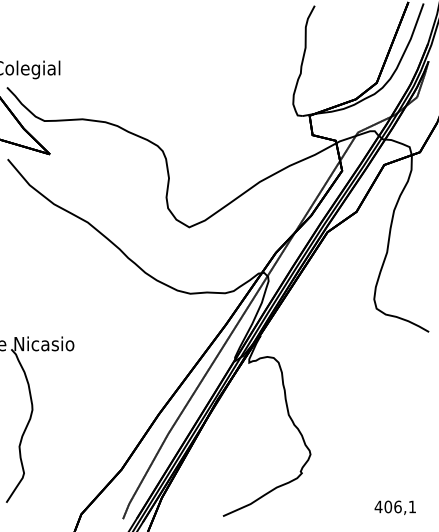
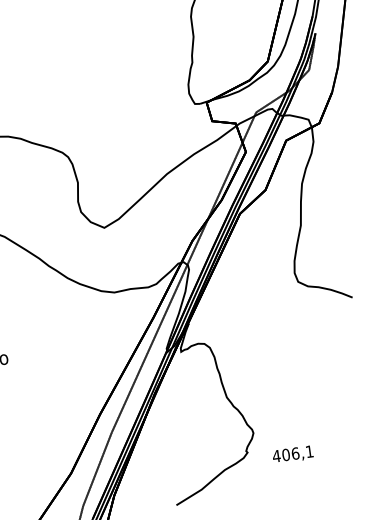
text: (394, 507) -> (292, 454), moved

